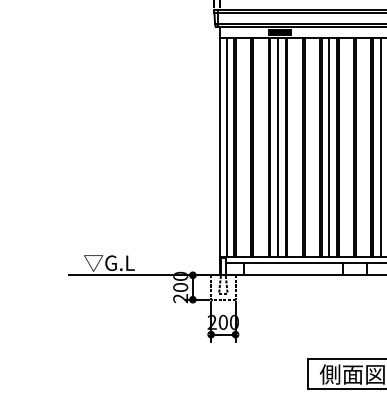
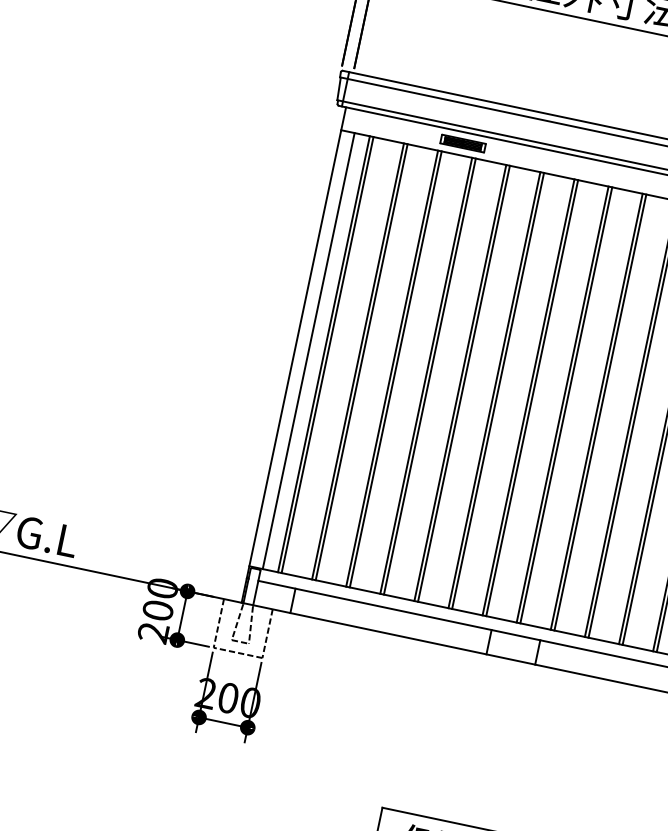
line: (278, 147) -> (412, 372), removed
line: (329, 147) -> (513, 393), removed
line: (380, 147) -> (615, 415), removed

